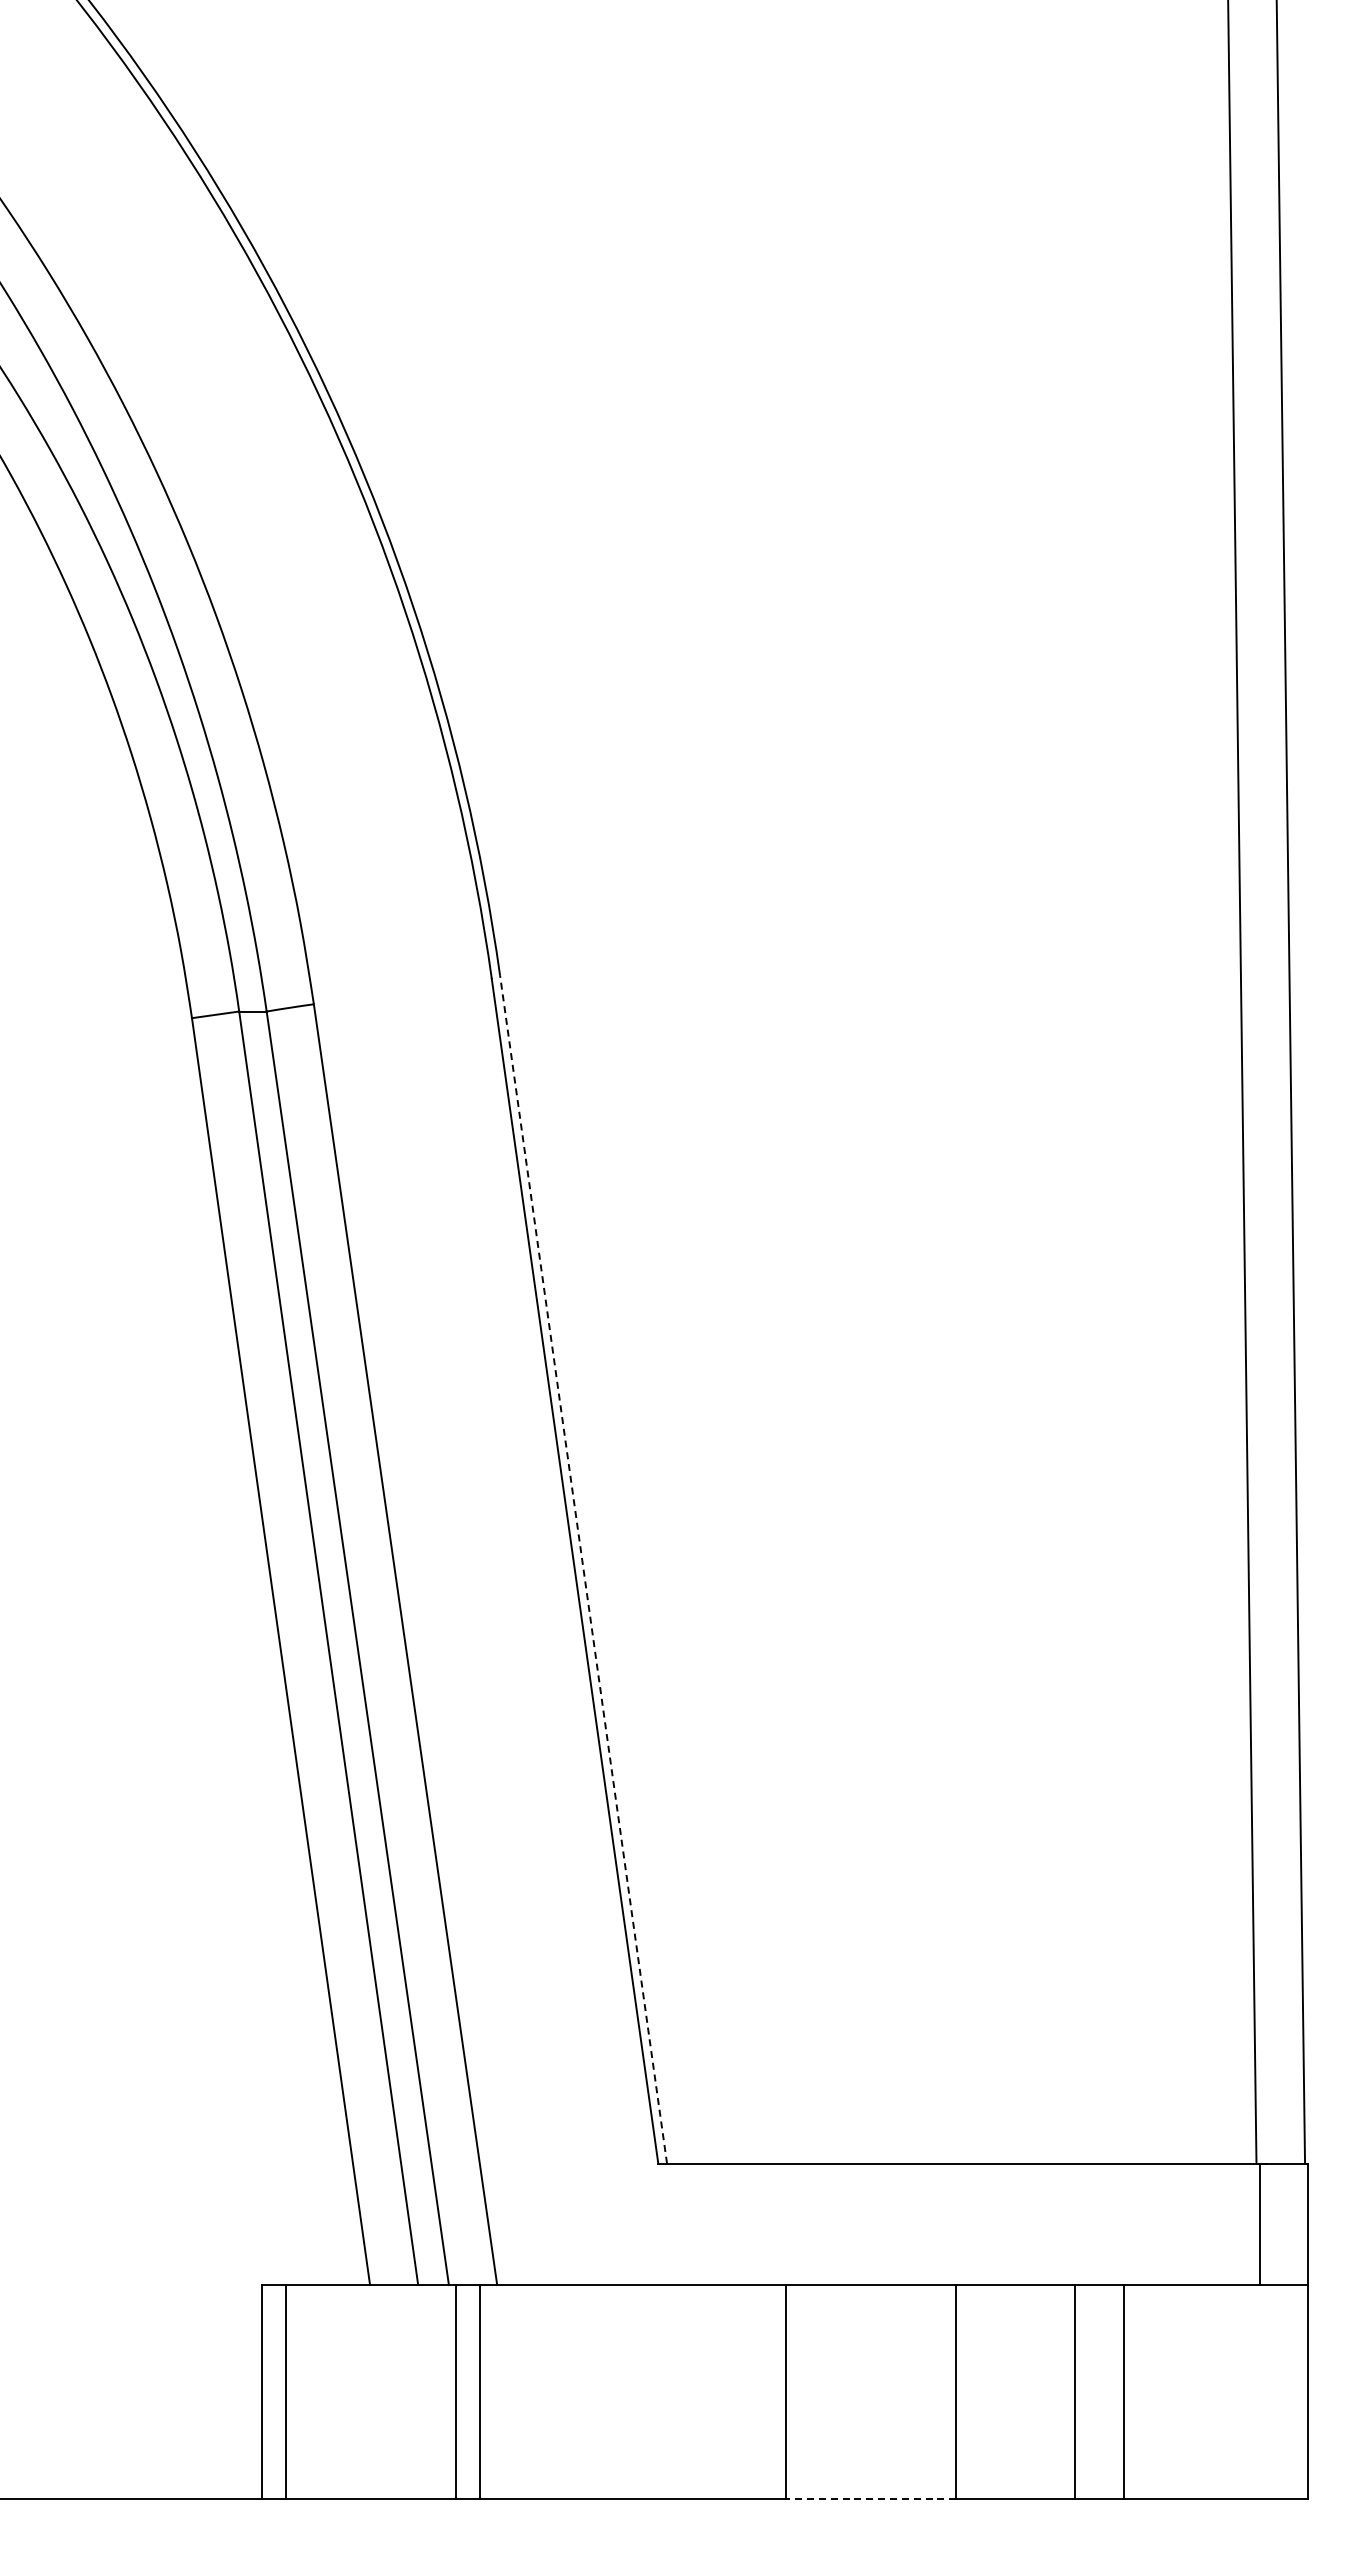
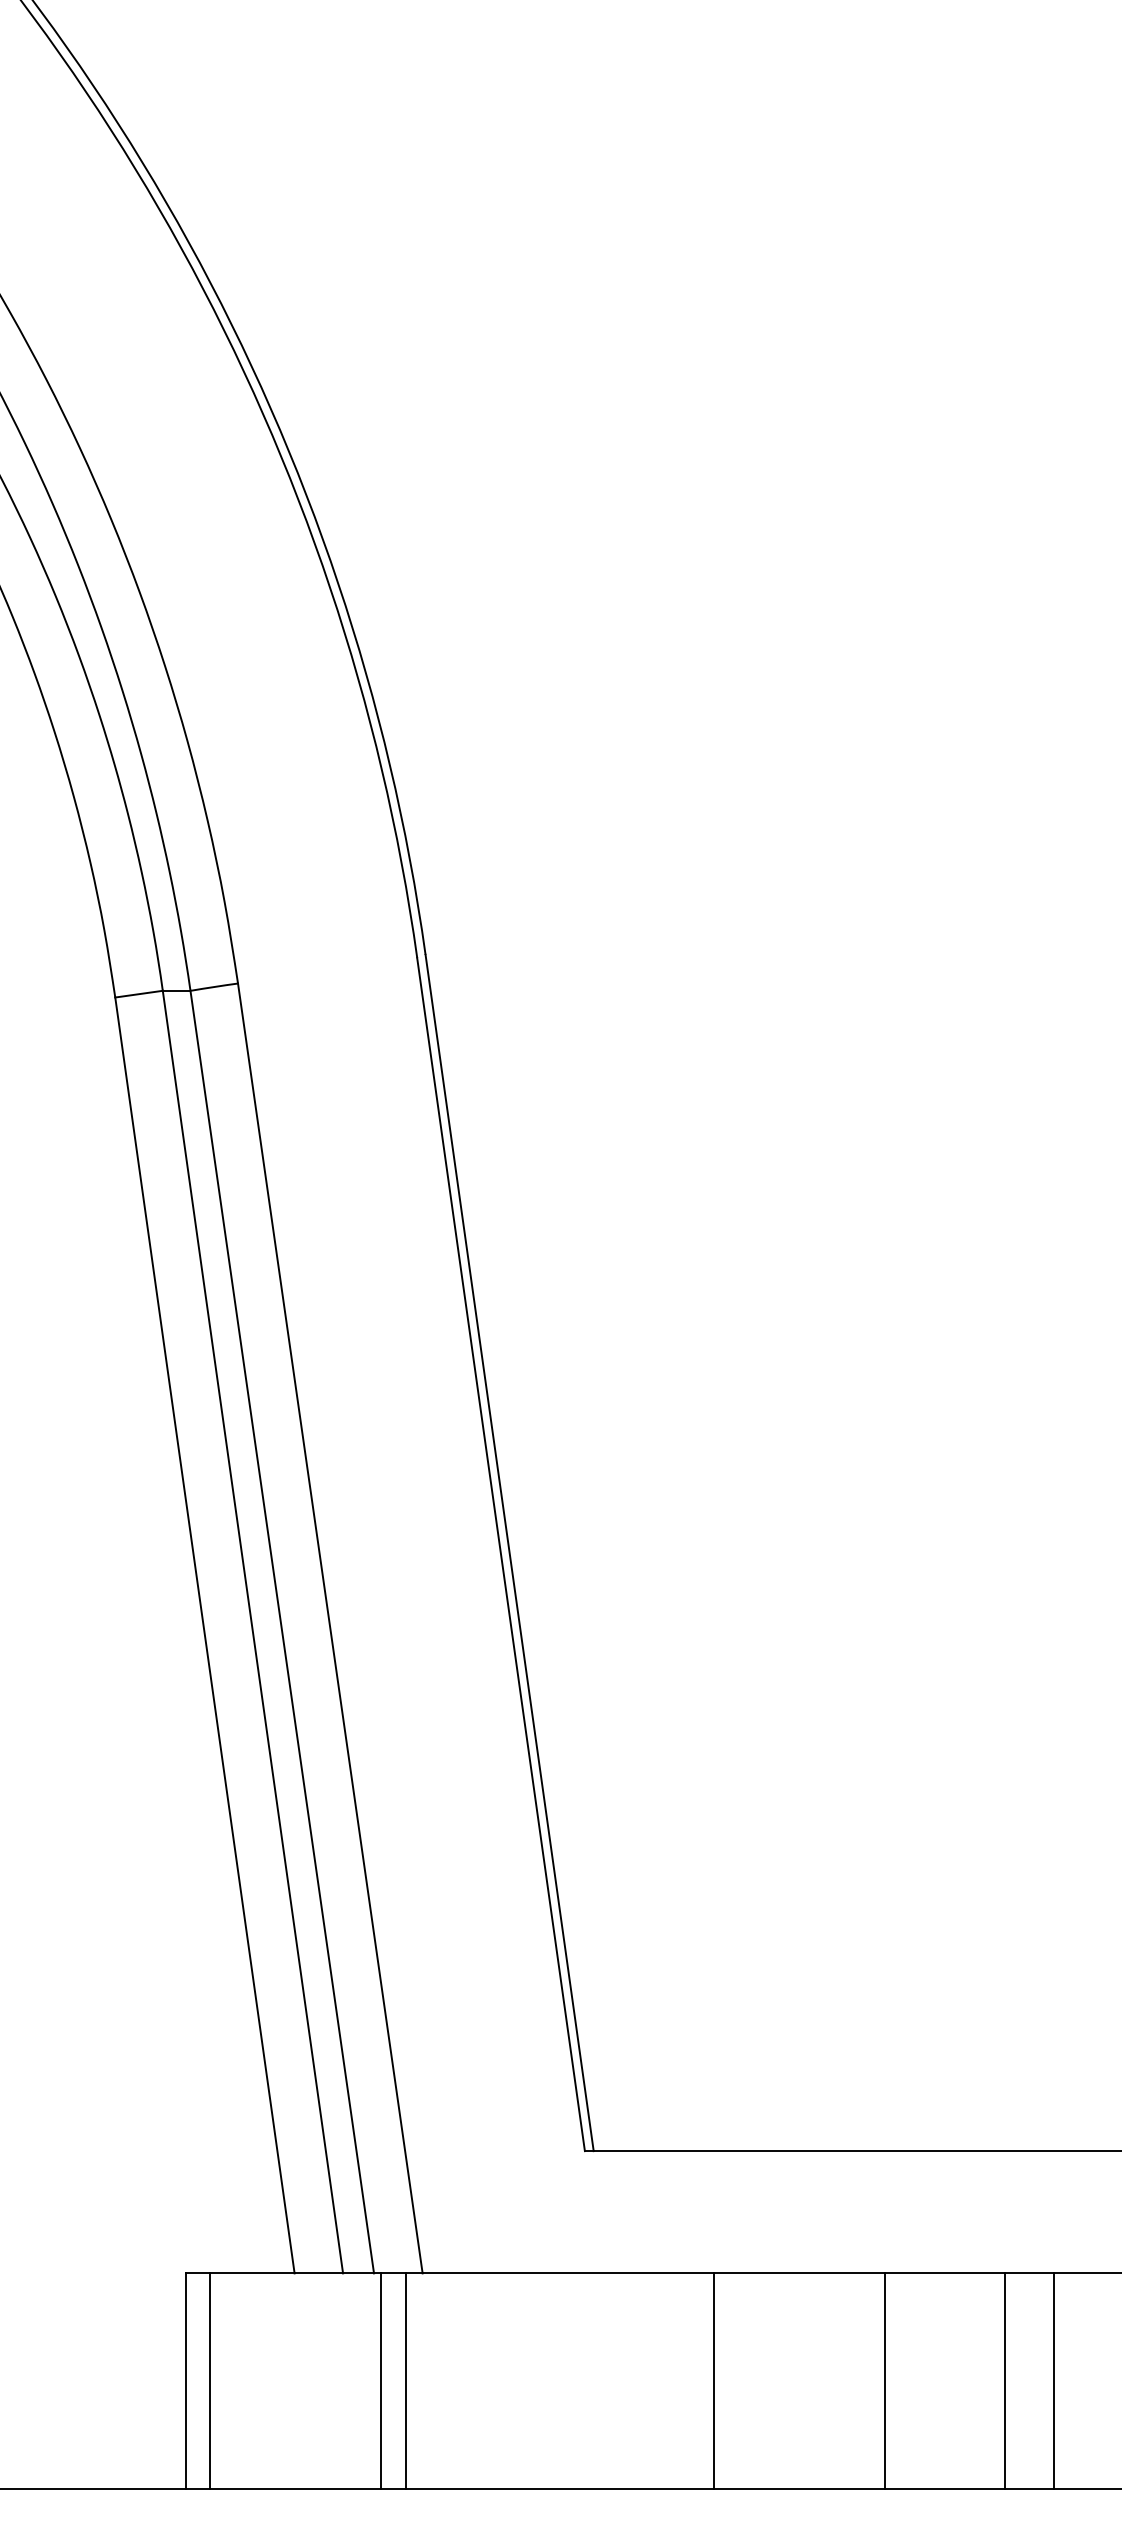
line: (583, 1569) -> (509, 1552), dashed -> solid
line: (871, 2498) -> (799, 2488), dashed -> solid

